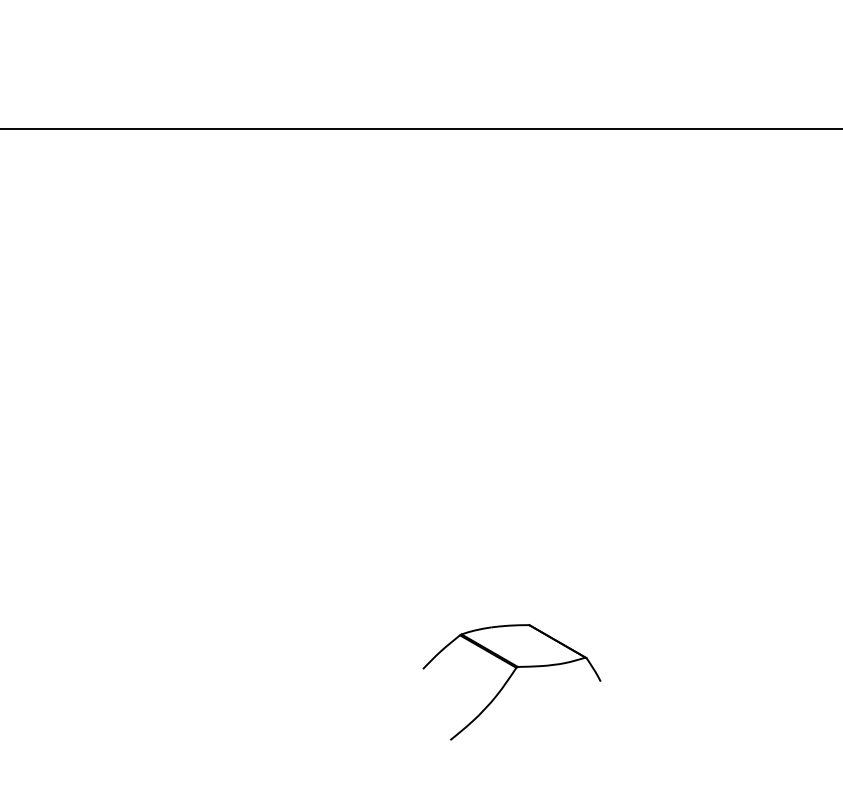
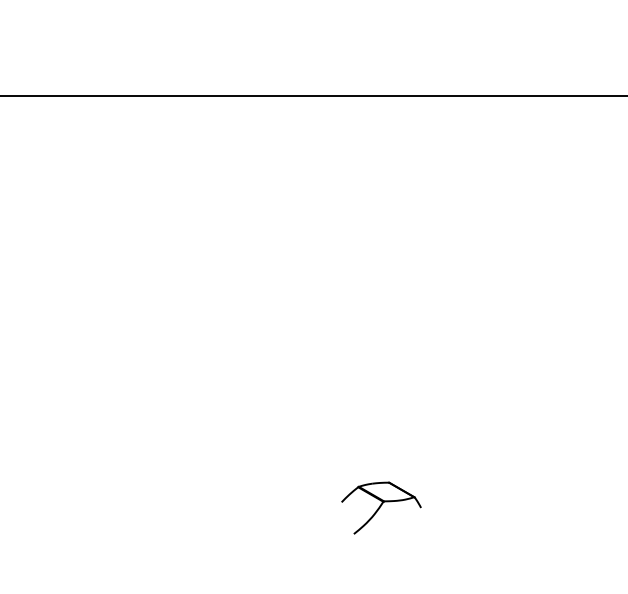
part: (512, 681) -> (381, 507), size x0.6

